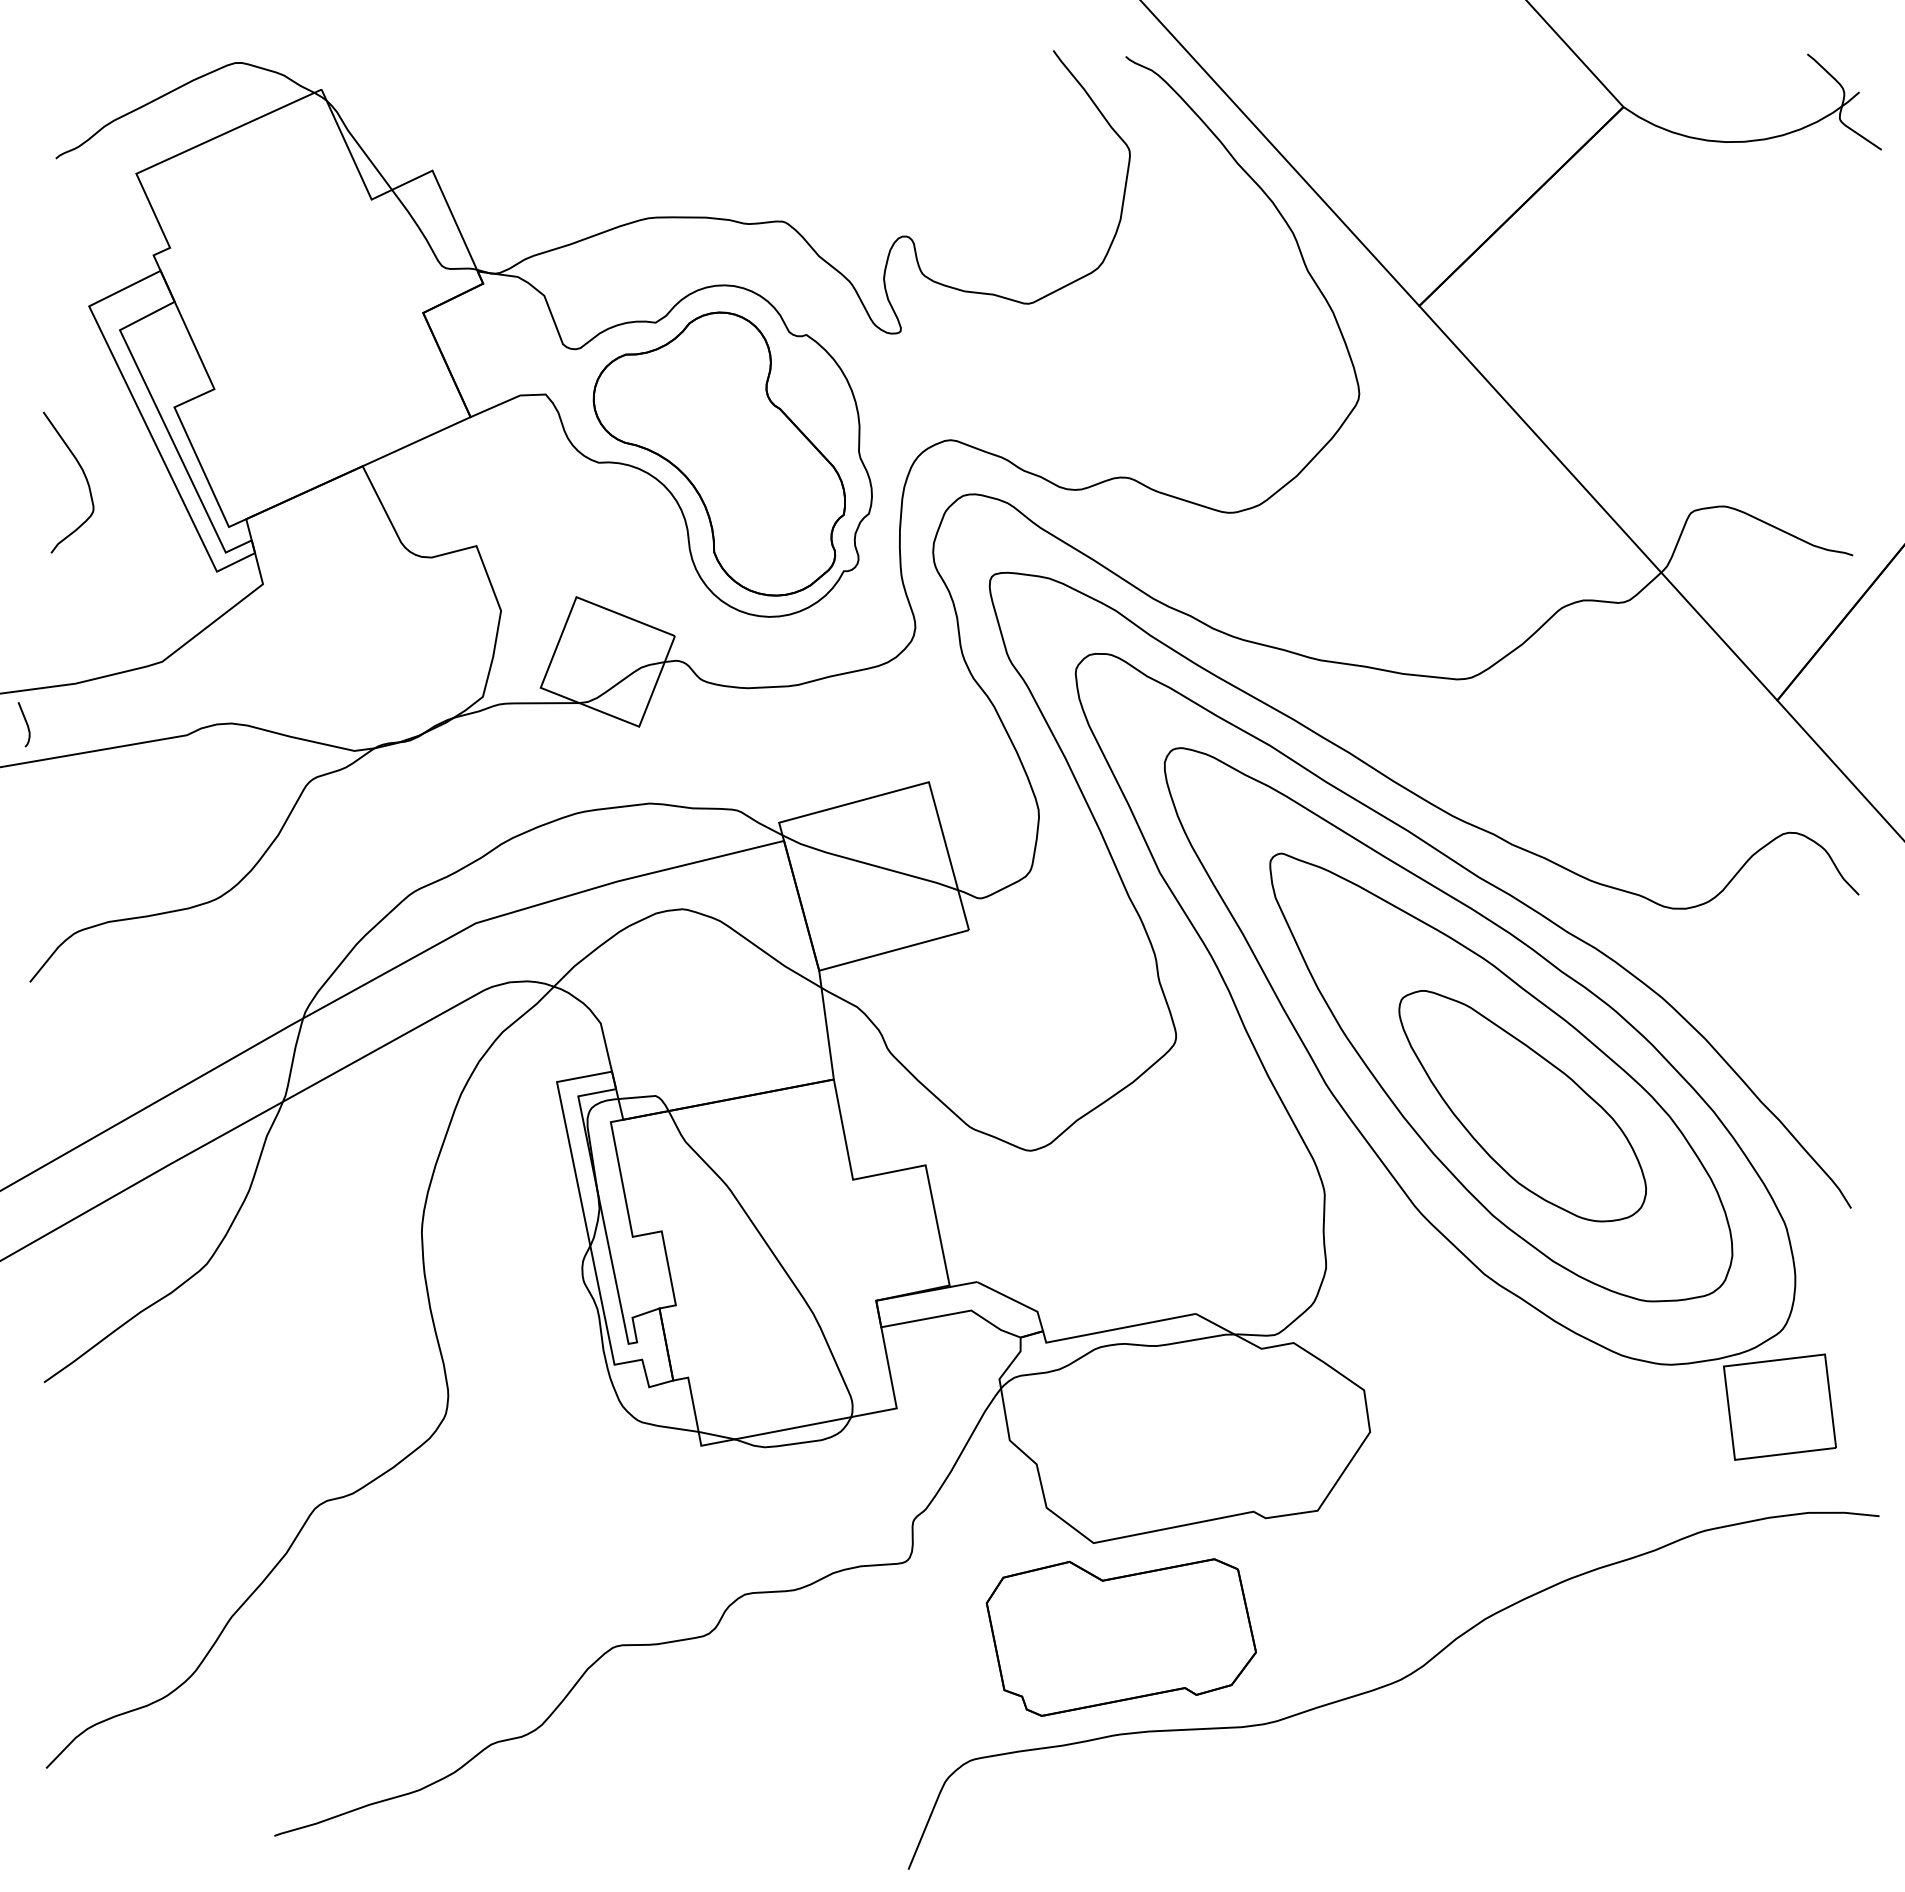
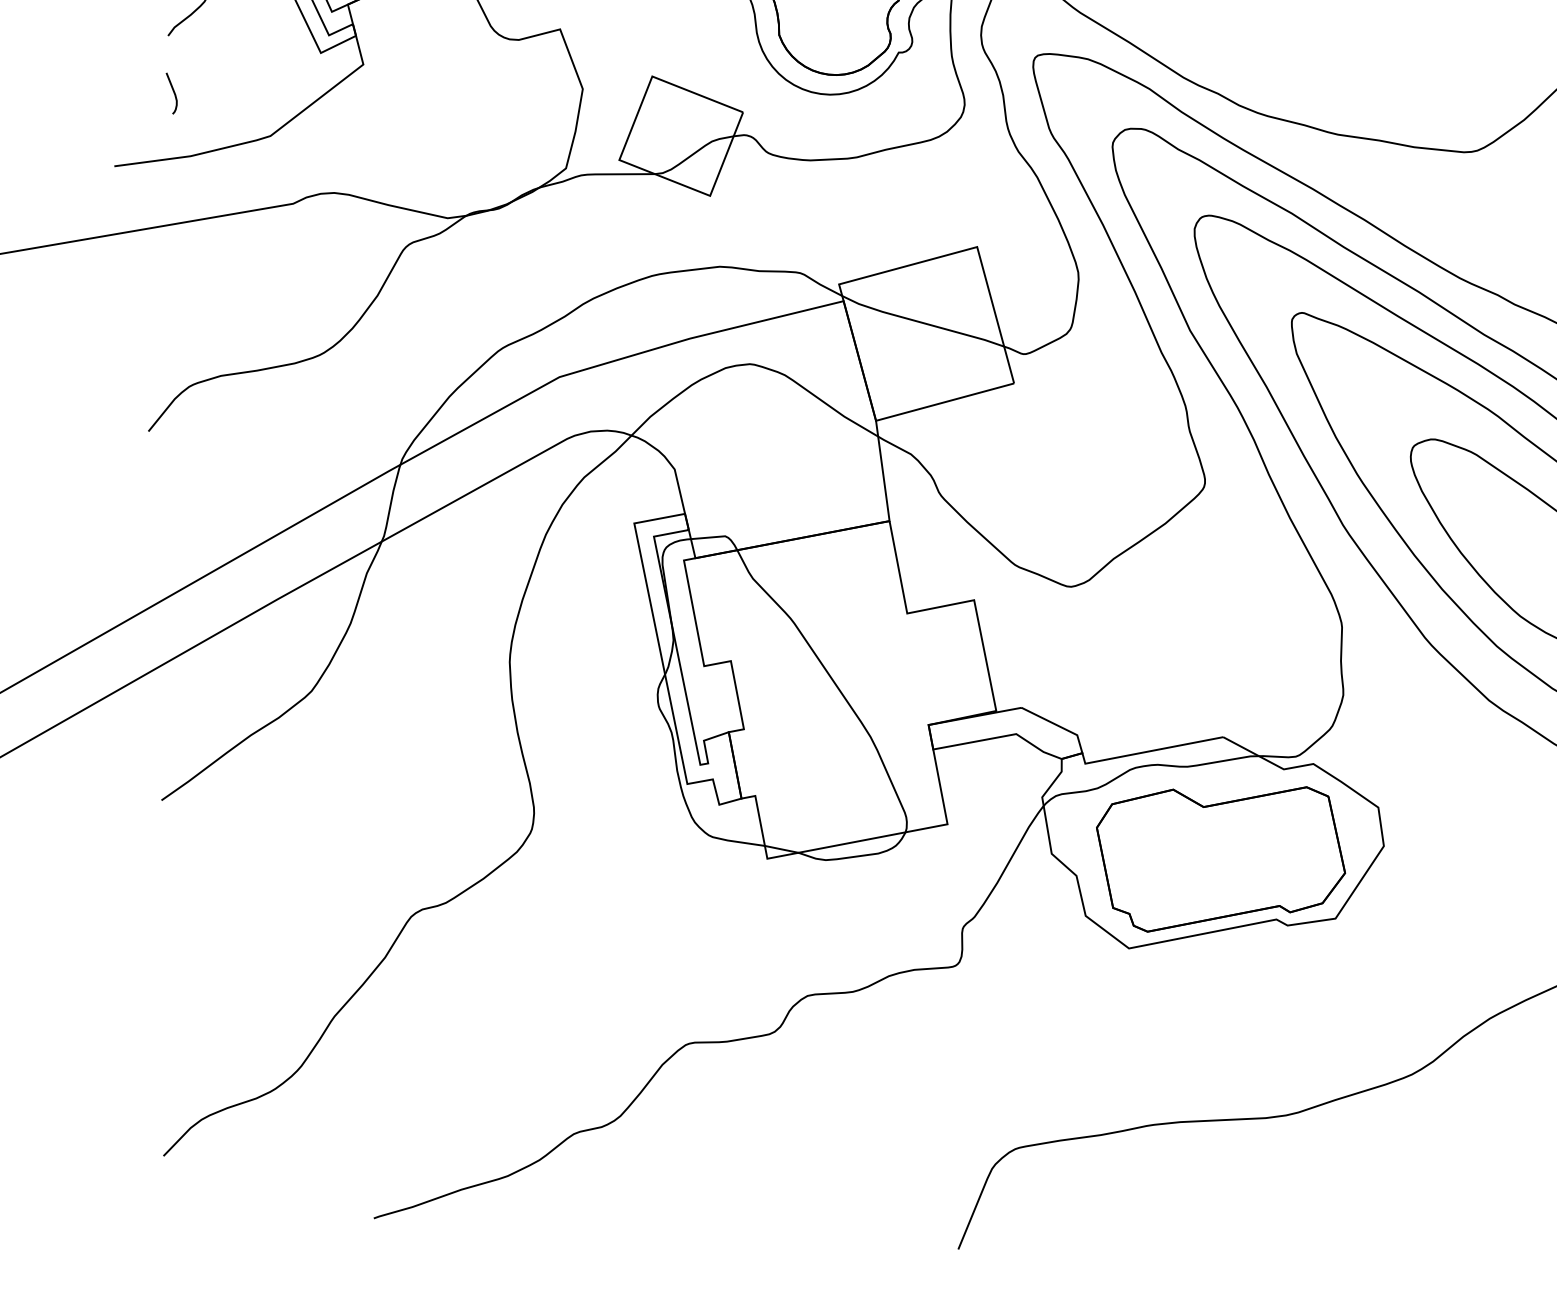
curve: (25, 722) -> (172, 91), moved
part: (1120, 1637) -> (1220, 859), moved

